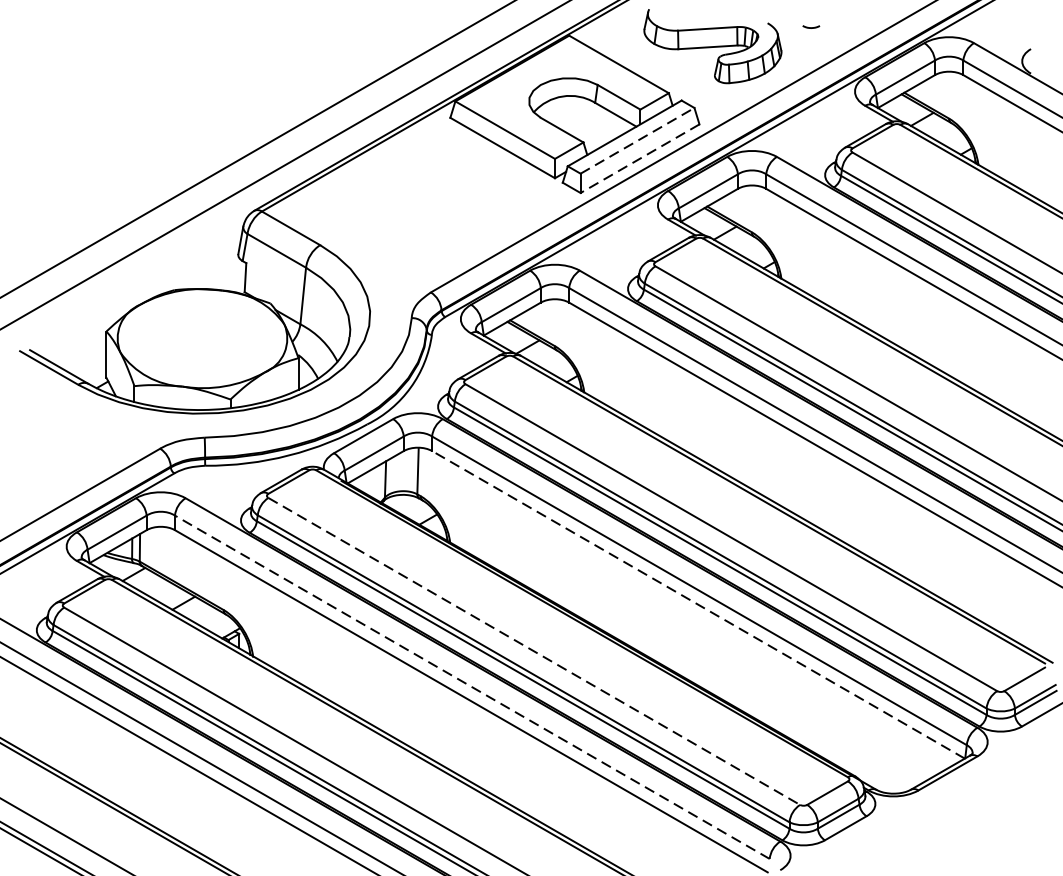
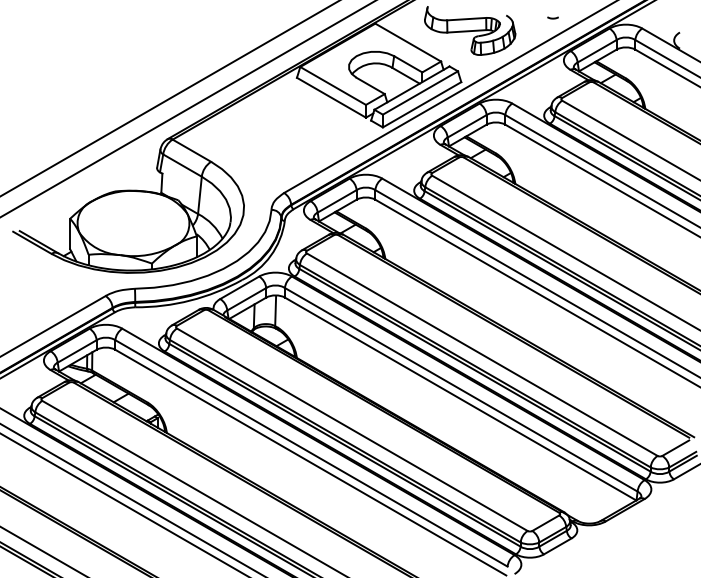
curve: (810, 26) -> (552, 17), moved
line: (637, 140) -> (420, 92), dashed -> solid
line: (639, 159) -> (421, 105), dashed -> solid
line: (698, 605) -> (460, 399), dashed -> solid
line: (534, 652) -> (352, 430), dashed -> solid
line: (472, 687) -> (311, 453), dashed -> solid

